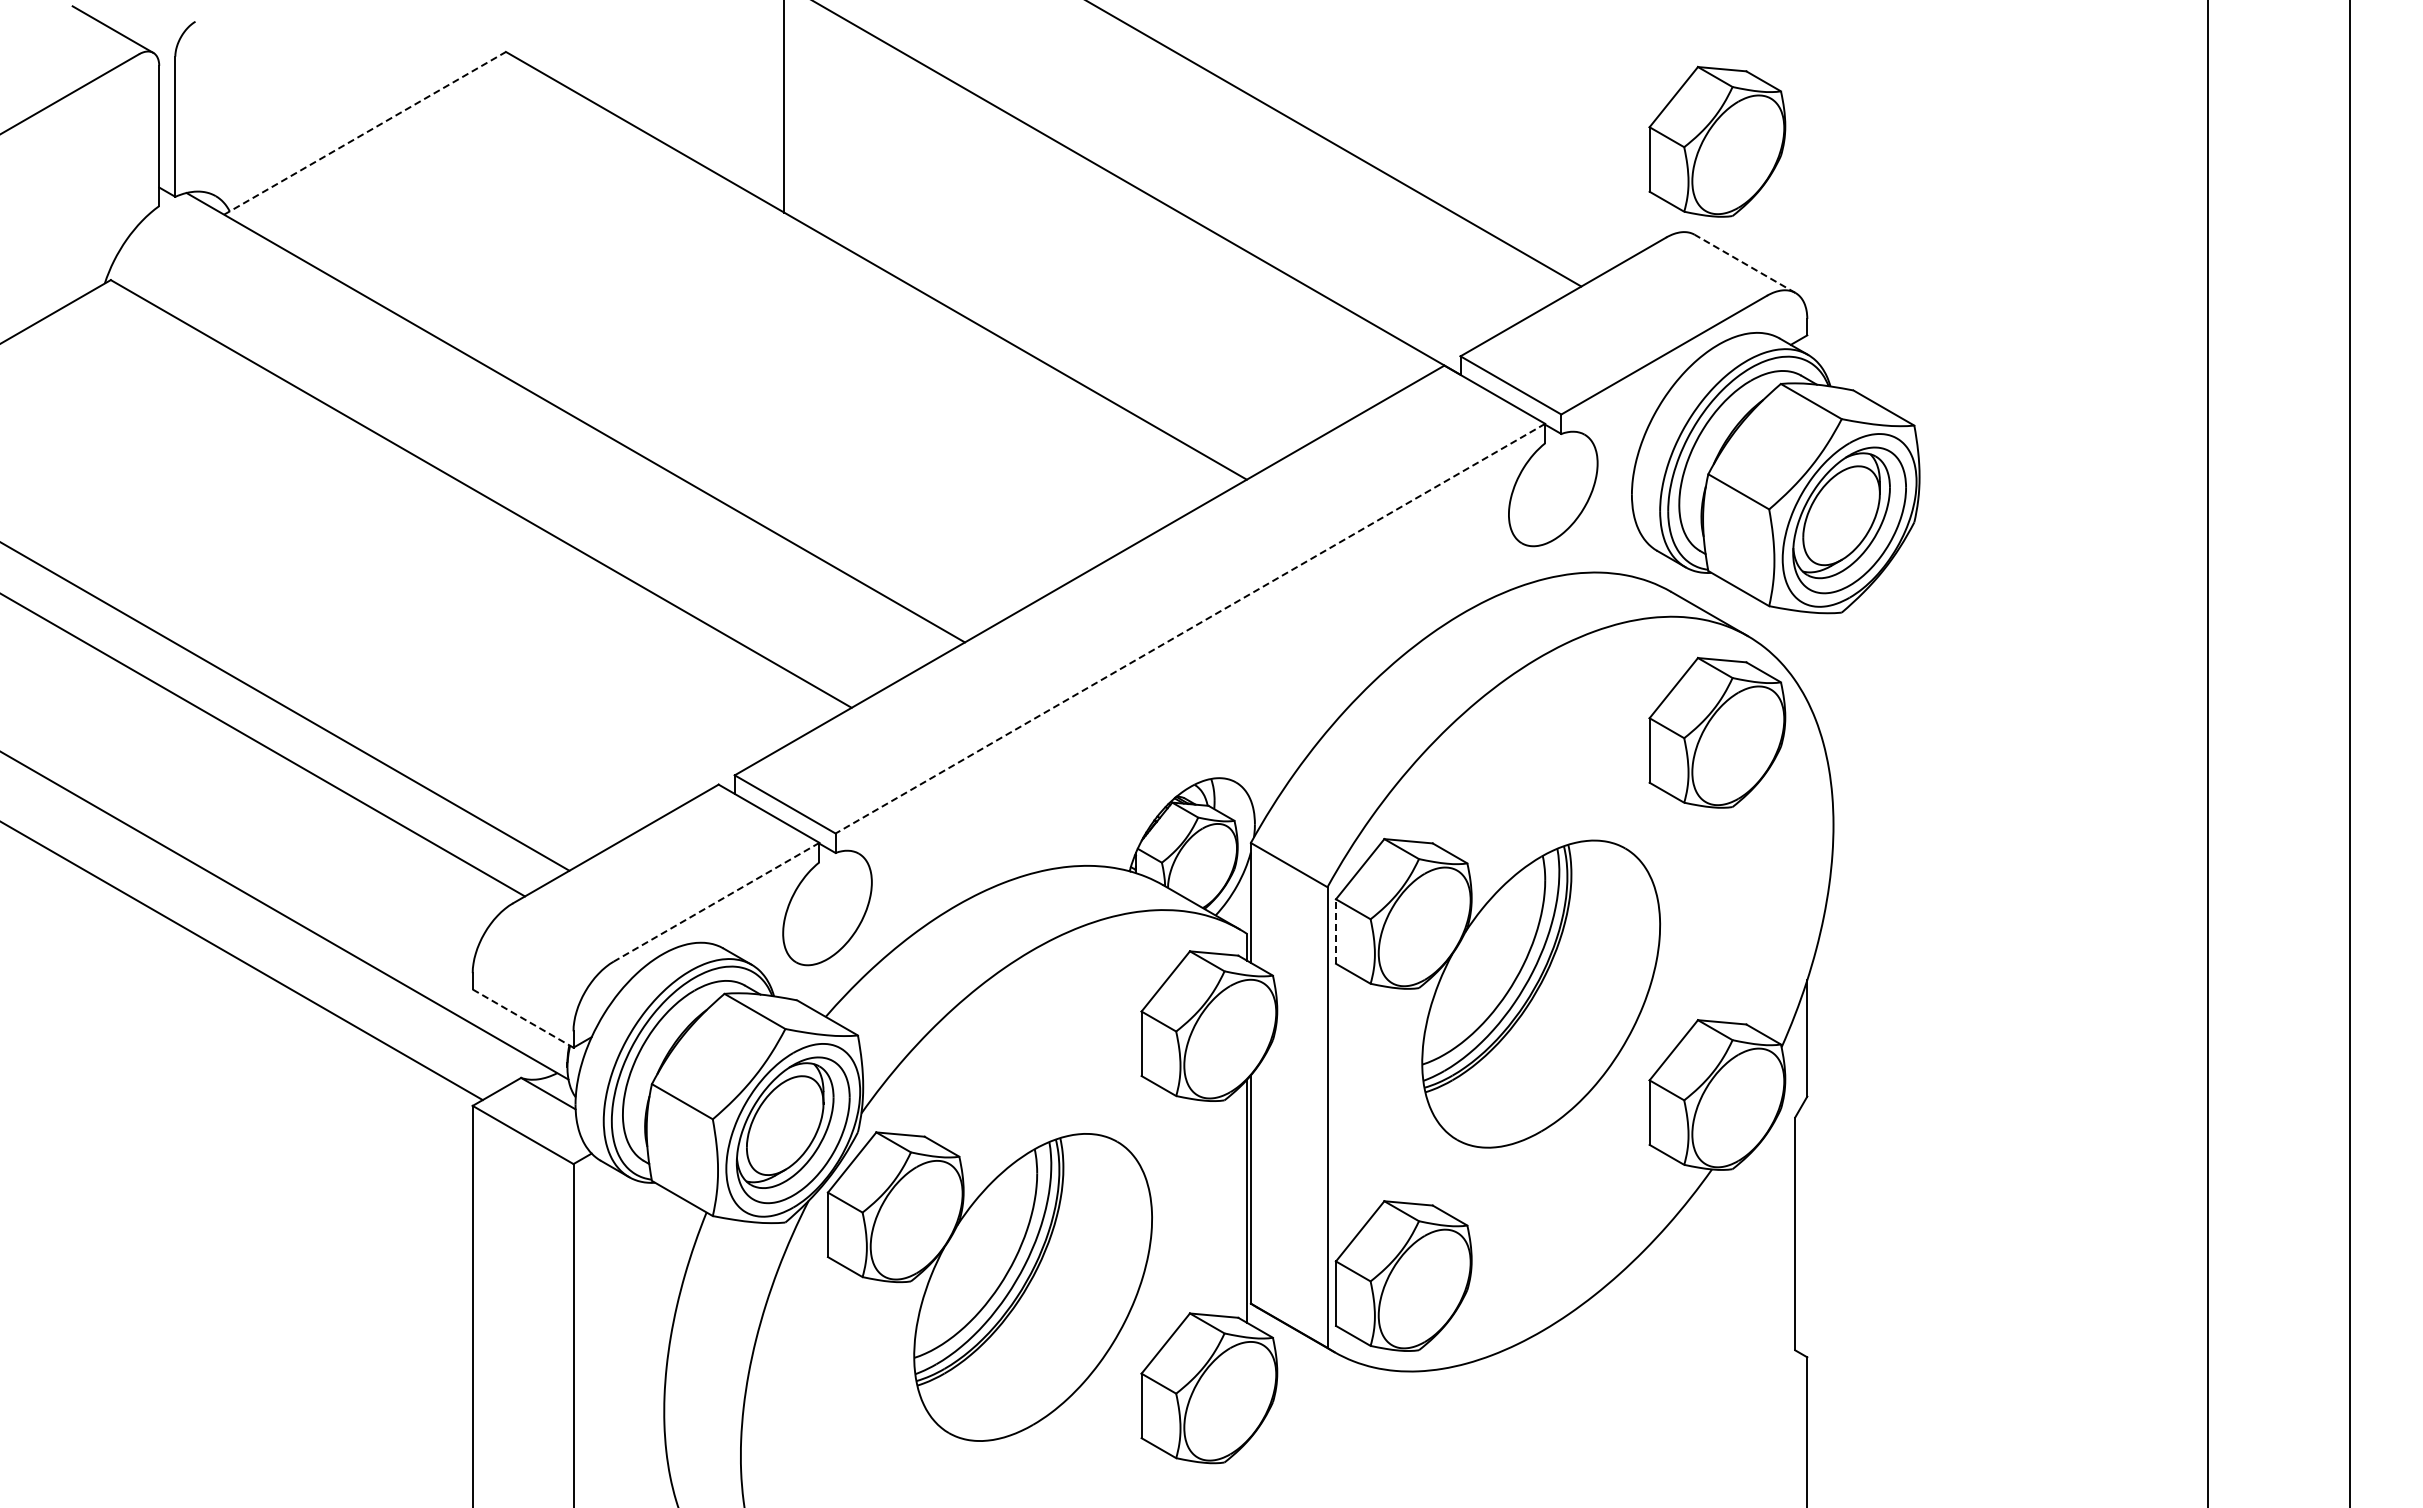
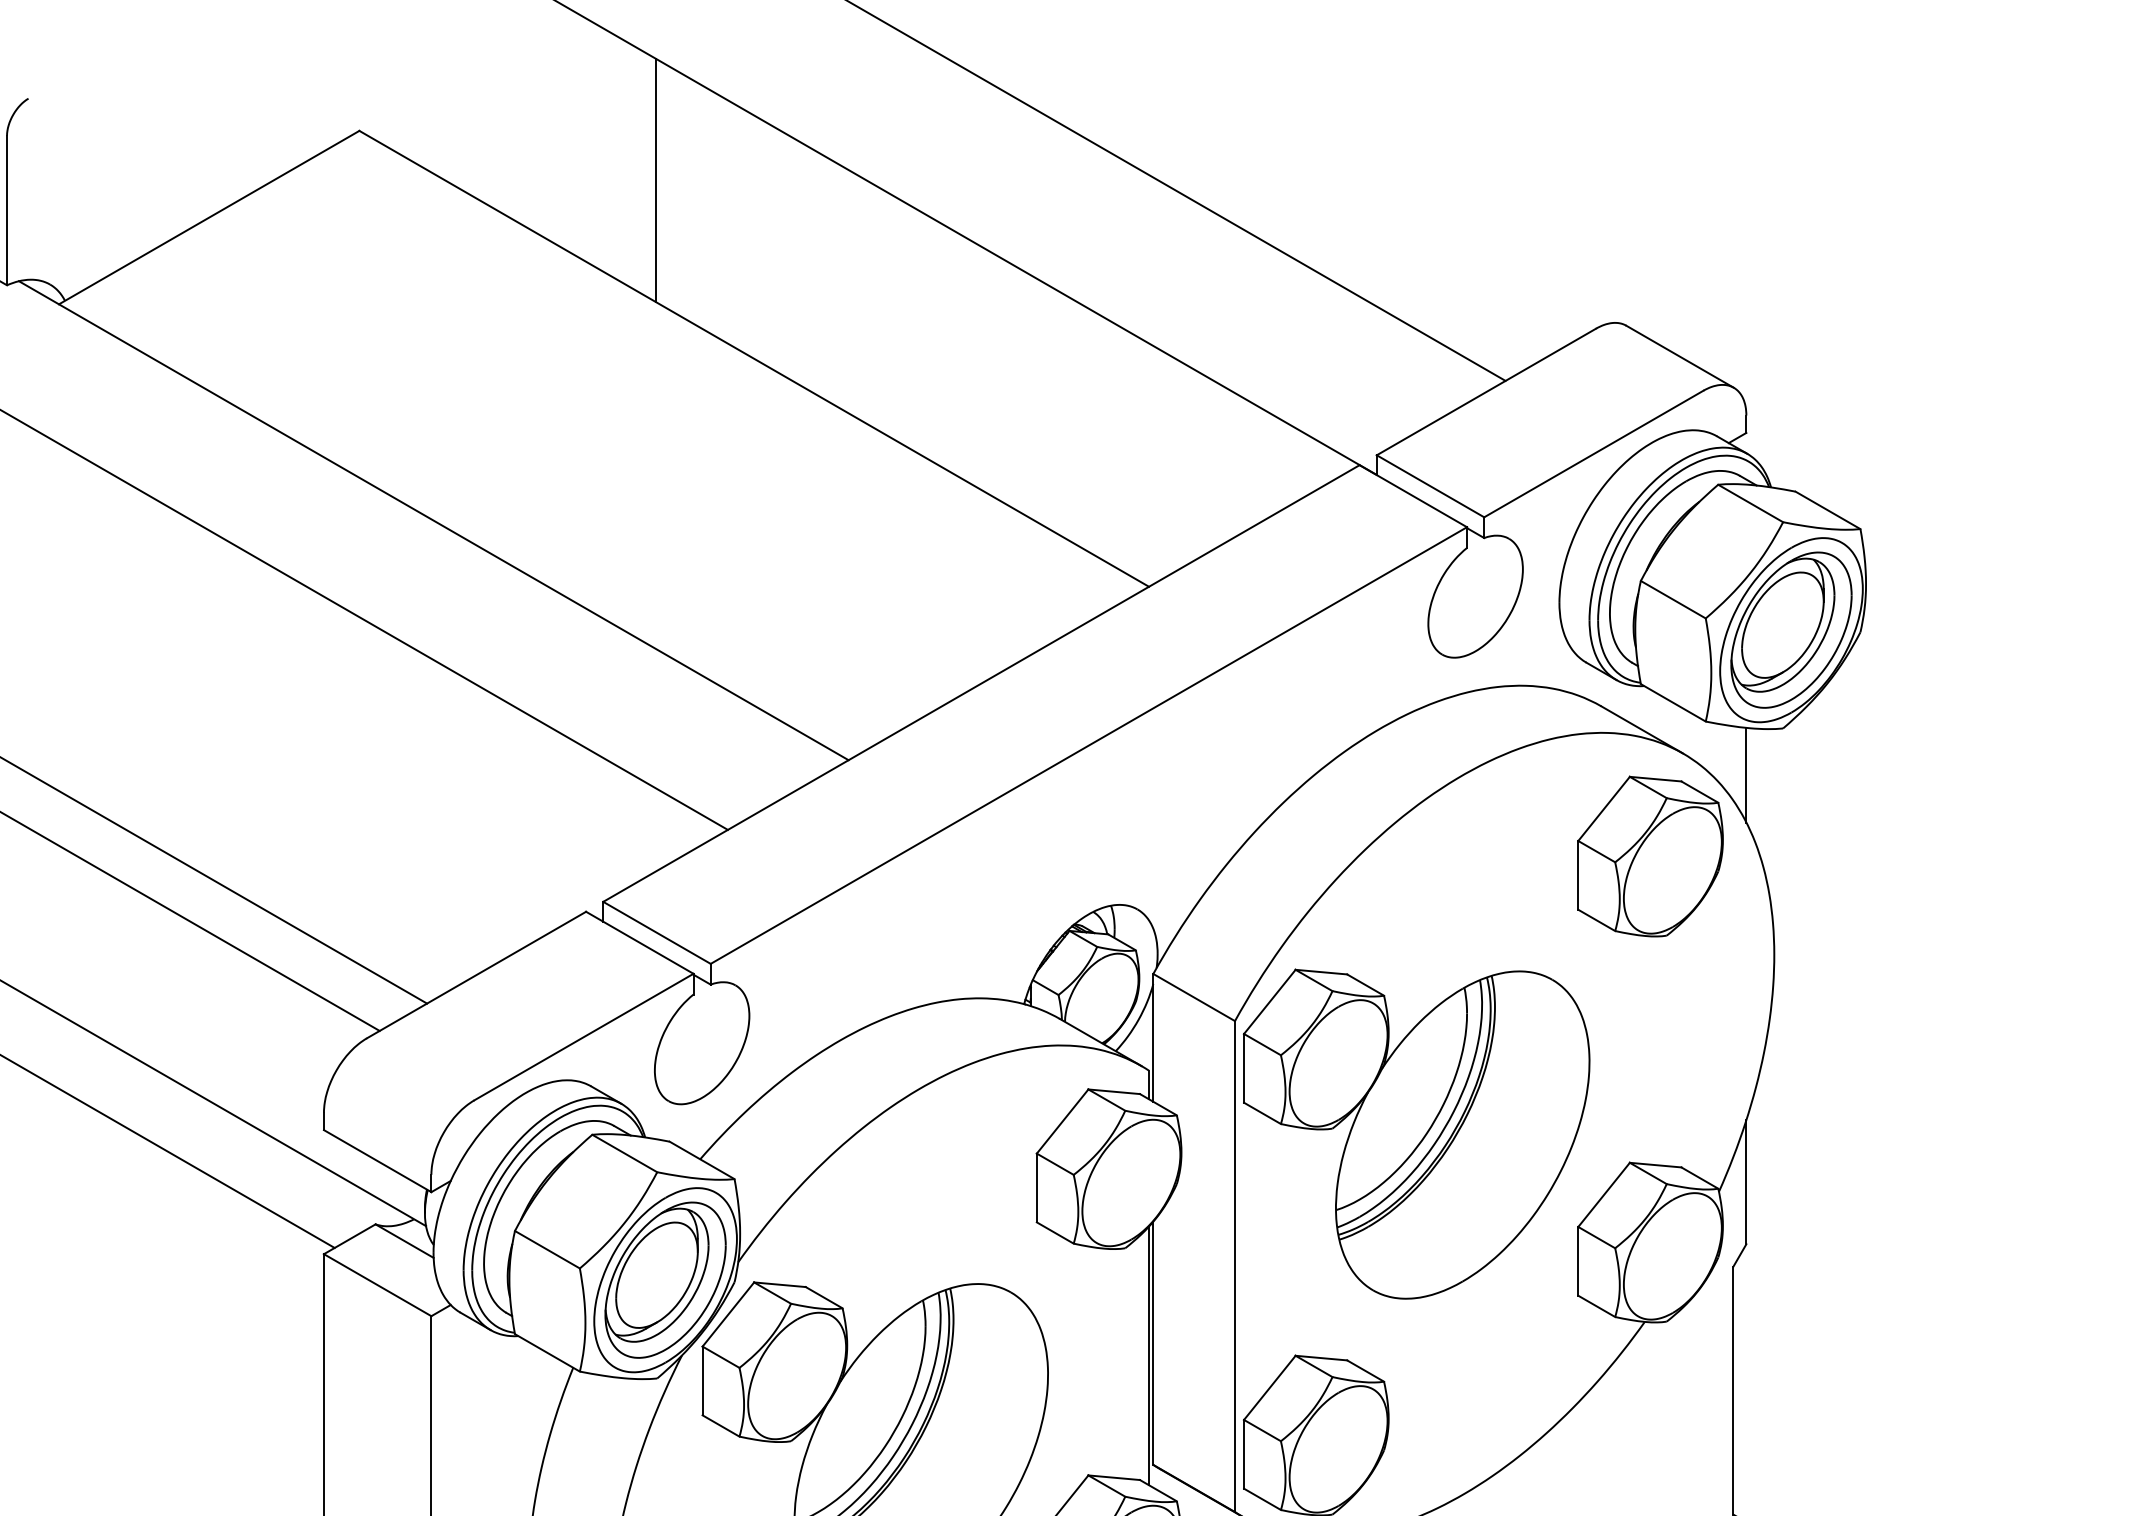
line: (365, 133) -> (209, 217), dashed -> solid
part: (1717, 141) -> (1650, 226), removed
line: (1744, 263) -> (1679, 356), dashed -> solid
line: (1190, 628) -> (1088, 745), dashed -> solid
line: (1807, 656) -> (1746, 775), added
line: (716, 902) -> (583, 1037), dashed -> solid
line: (1336, 931) -> (1244, 1068), dashed -> solid
line: (523, 1018) -> (378, 1161), dashed -> solid

